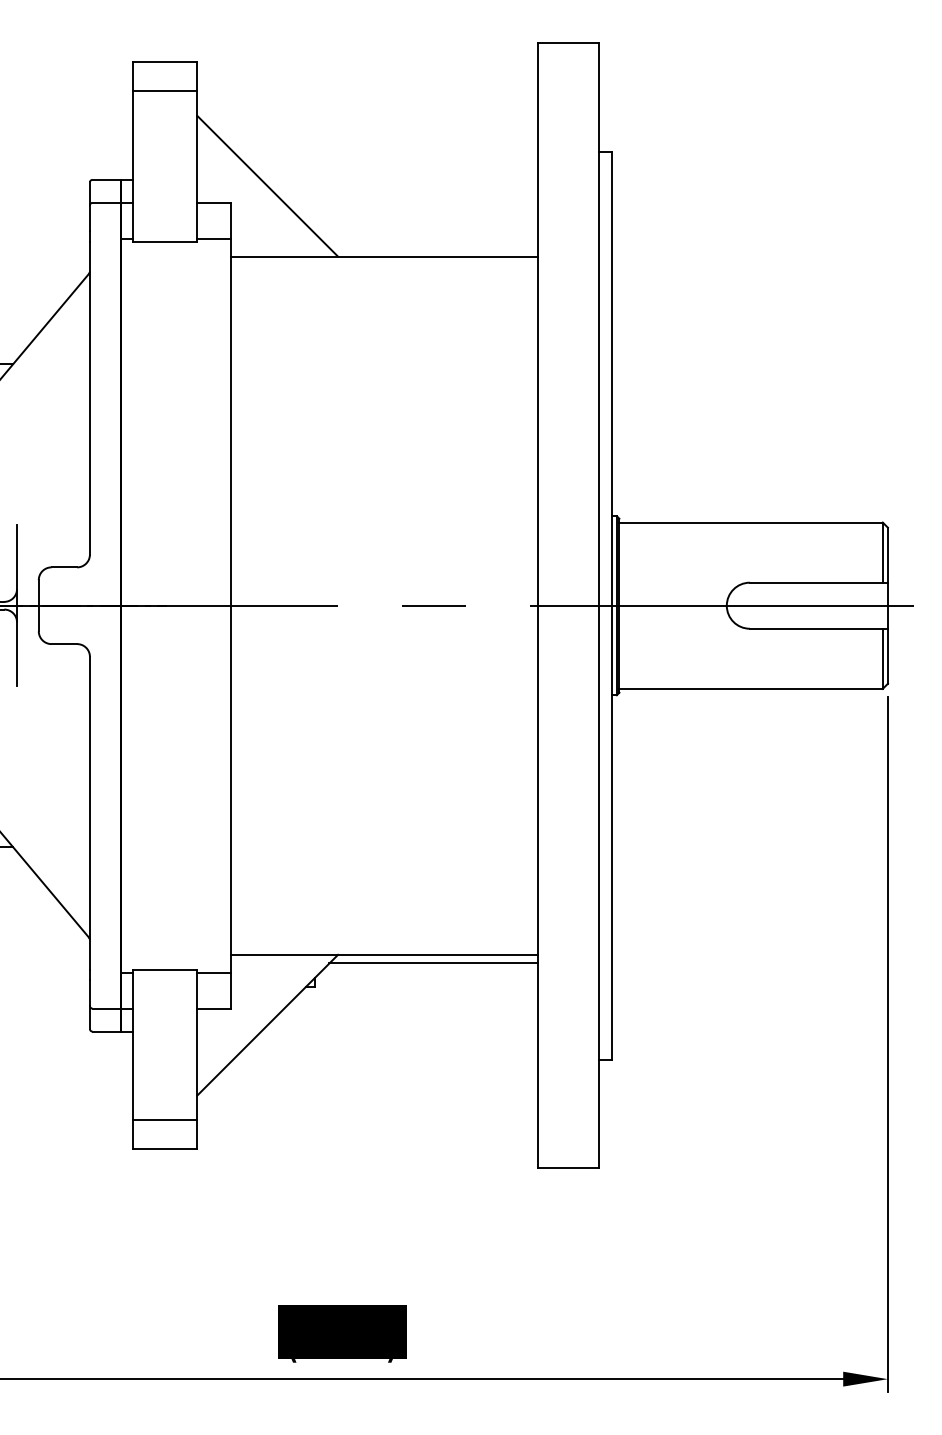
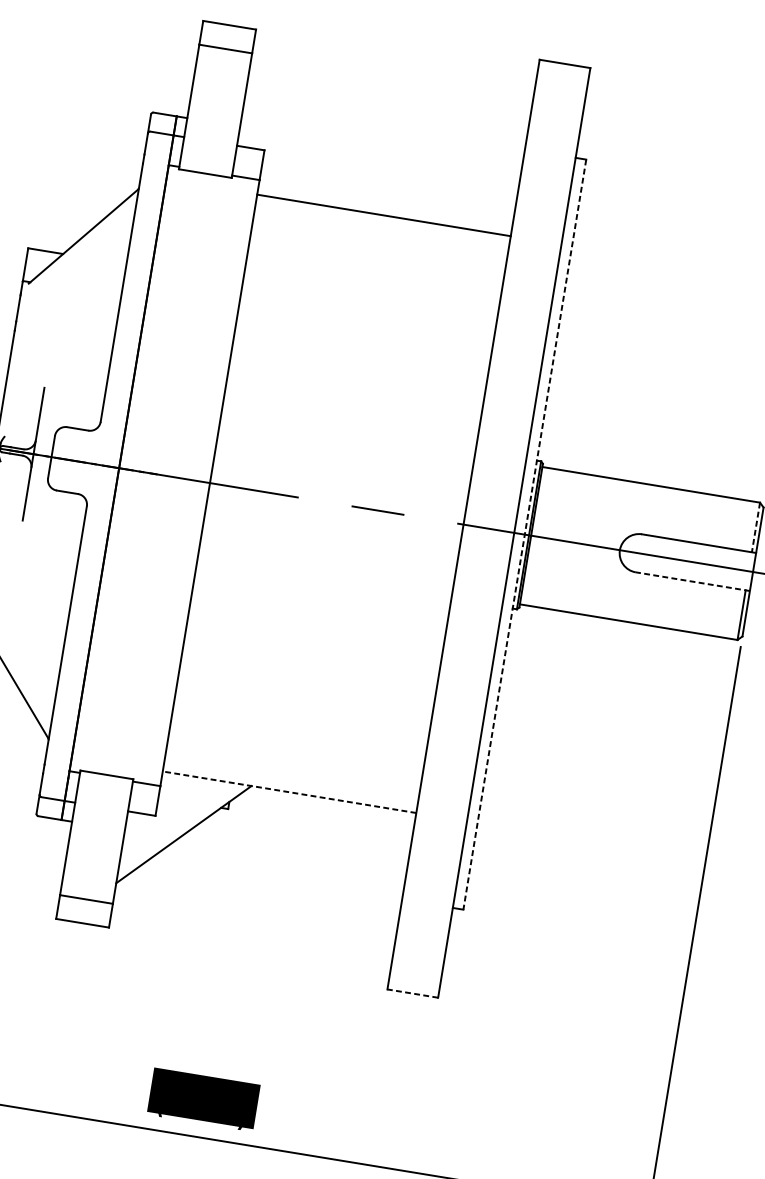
line: (267, 185) -> (297, 140), removed
line: (882, 553) -> (755, 528), solid -> dashed
line: (611, 605) -> (524, 534), solid -> dashed
line: (818, 628) -> (692, 581), solid -> dashed
line: (383, 954) -> (289, 791), solid -> dashed
line: (433, 963) -> (329, 806), removed
line: (568, 1168) -> (413, 993), solid -> dashed

